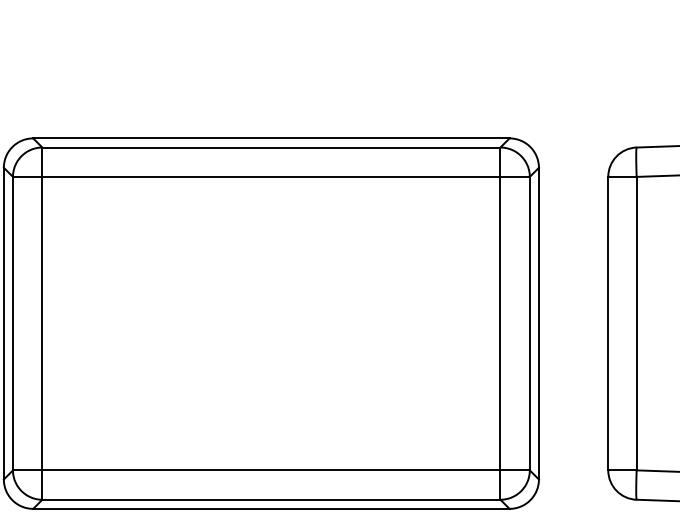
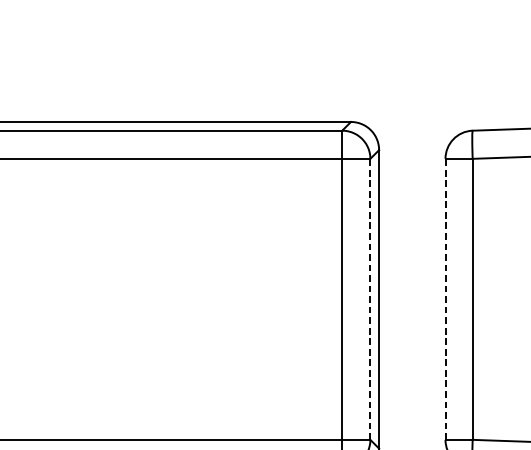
line: (529, 323) -> (370, 299), solid -> dashed
line: (608, 323) -> (445, 299), solid -> dashed

